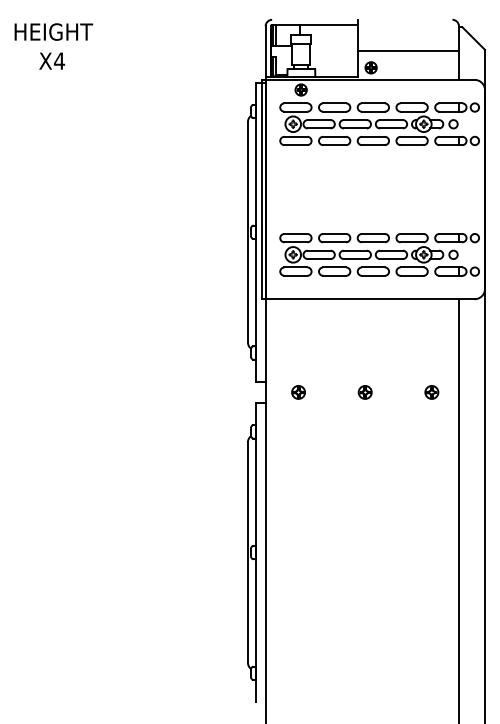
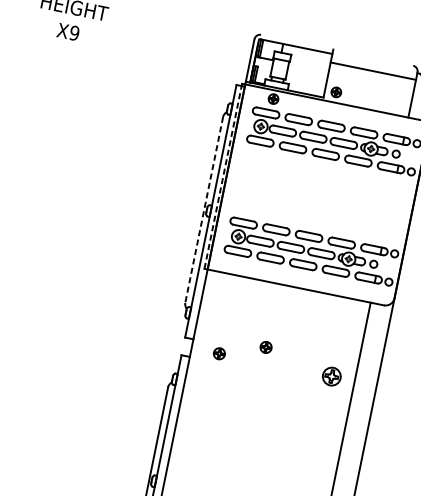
line: (407, 51) -> (372, 71), moved
text: (59, 60) -> (74, 32), X4 -> X9
line: (261, 189) -> (222, 176), solid -> dashed
line: (247, 232) -> (203, 210), solid -> dashed
part: (364, 392) -> (265, 347), moved
part: (431, 392) -> (331, 376), size x1.6

